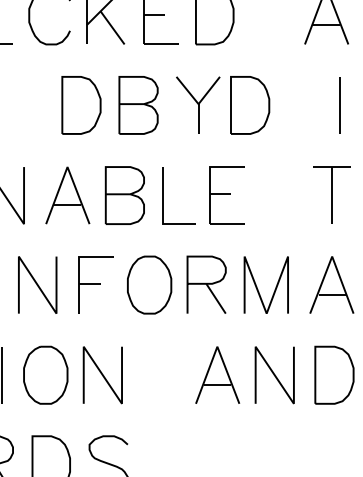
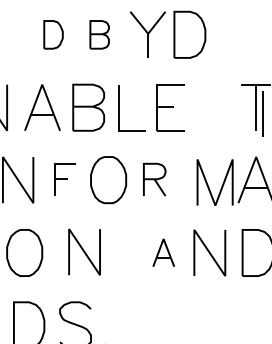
part: (81, 105) -> (53, 34), size x0.6
part: (138, 105) -> (99, 34), size x0.6
line: (339, 105) -> (262, 114), moved
part: (95, 284) -> (64, 179), size x0.7
part: (206, 284) -> (154, 179), size x0.7
line: (257, 286) -> (207, 183), moved
part: (217, 374) -> (163, 252), size x0.6
line: (102, 375) -> (84, 252), moved

